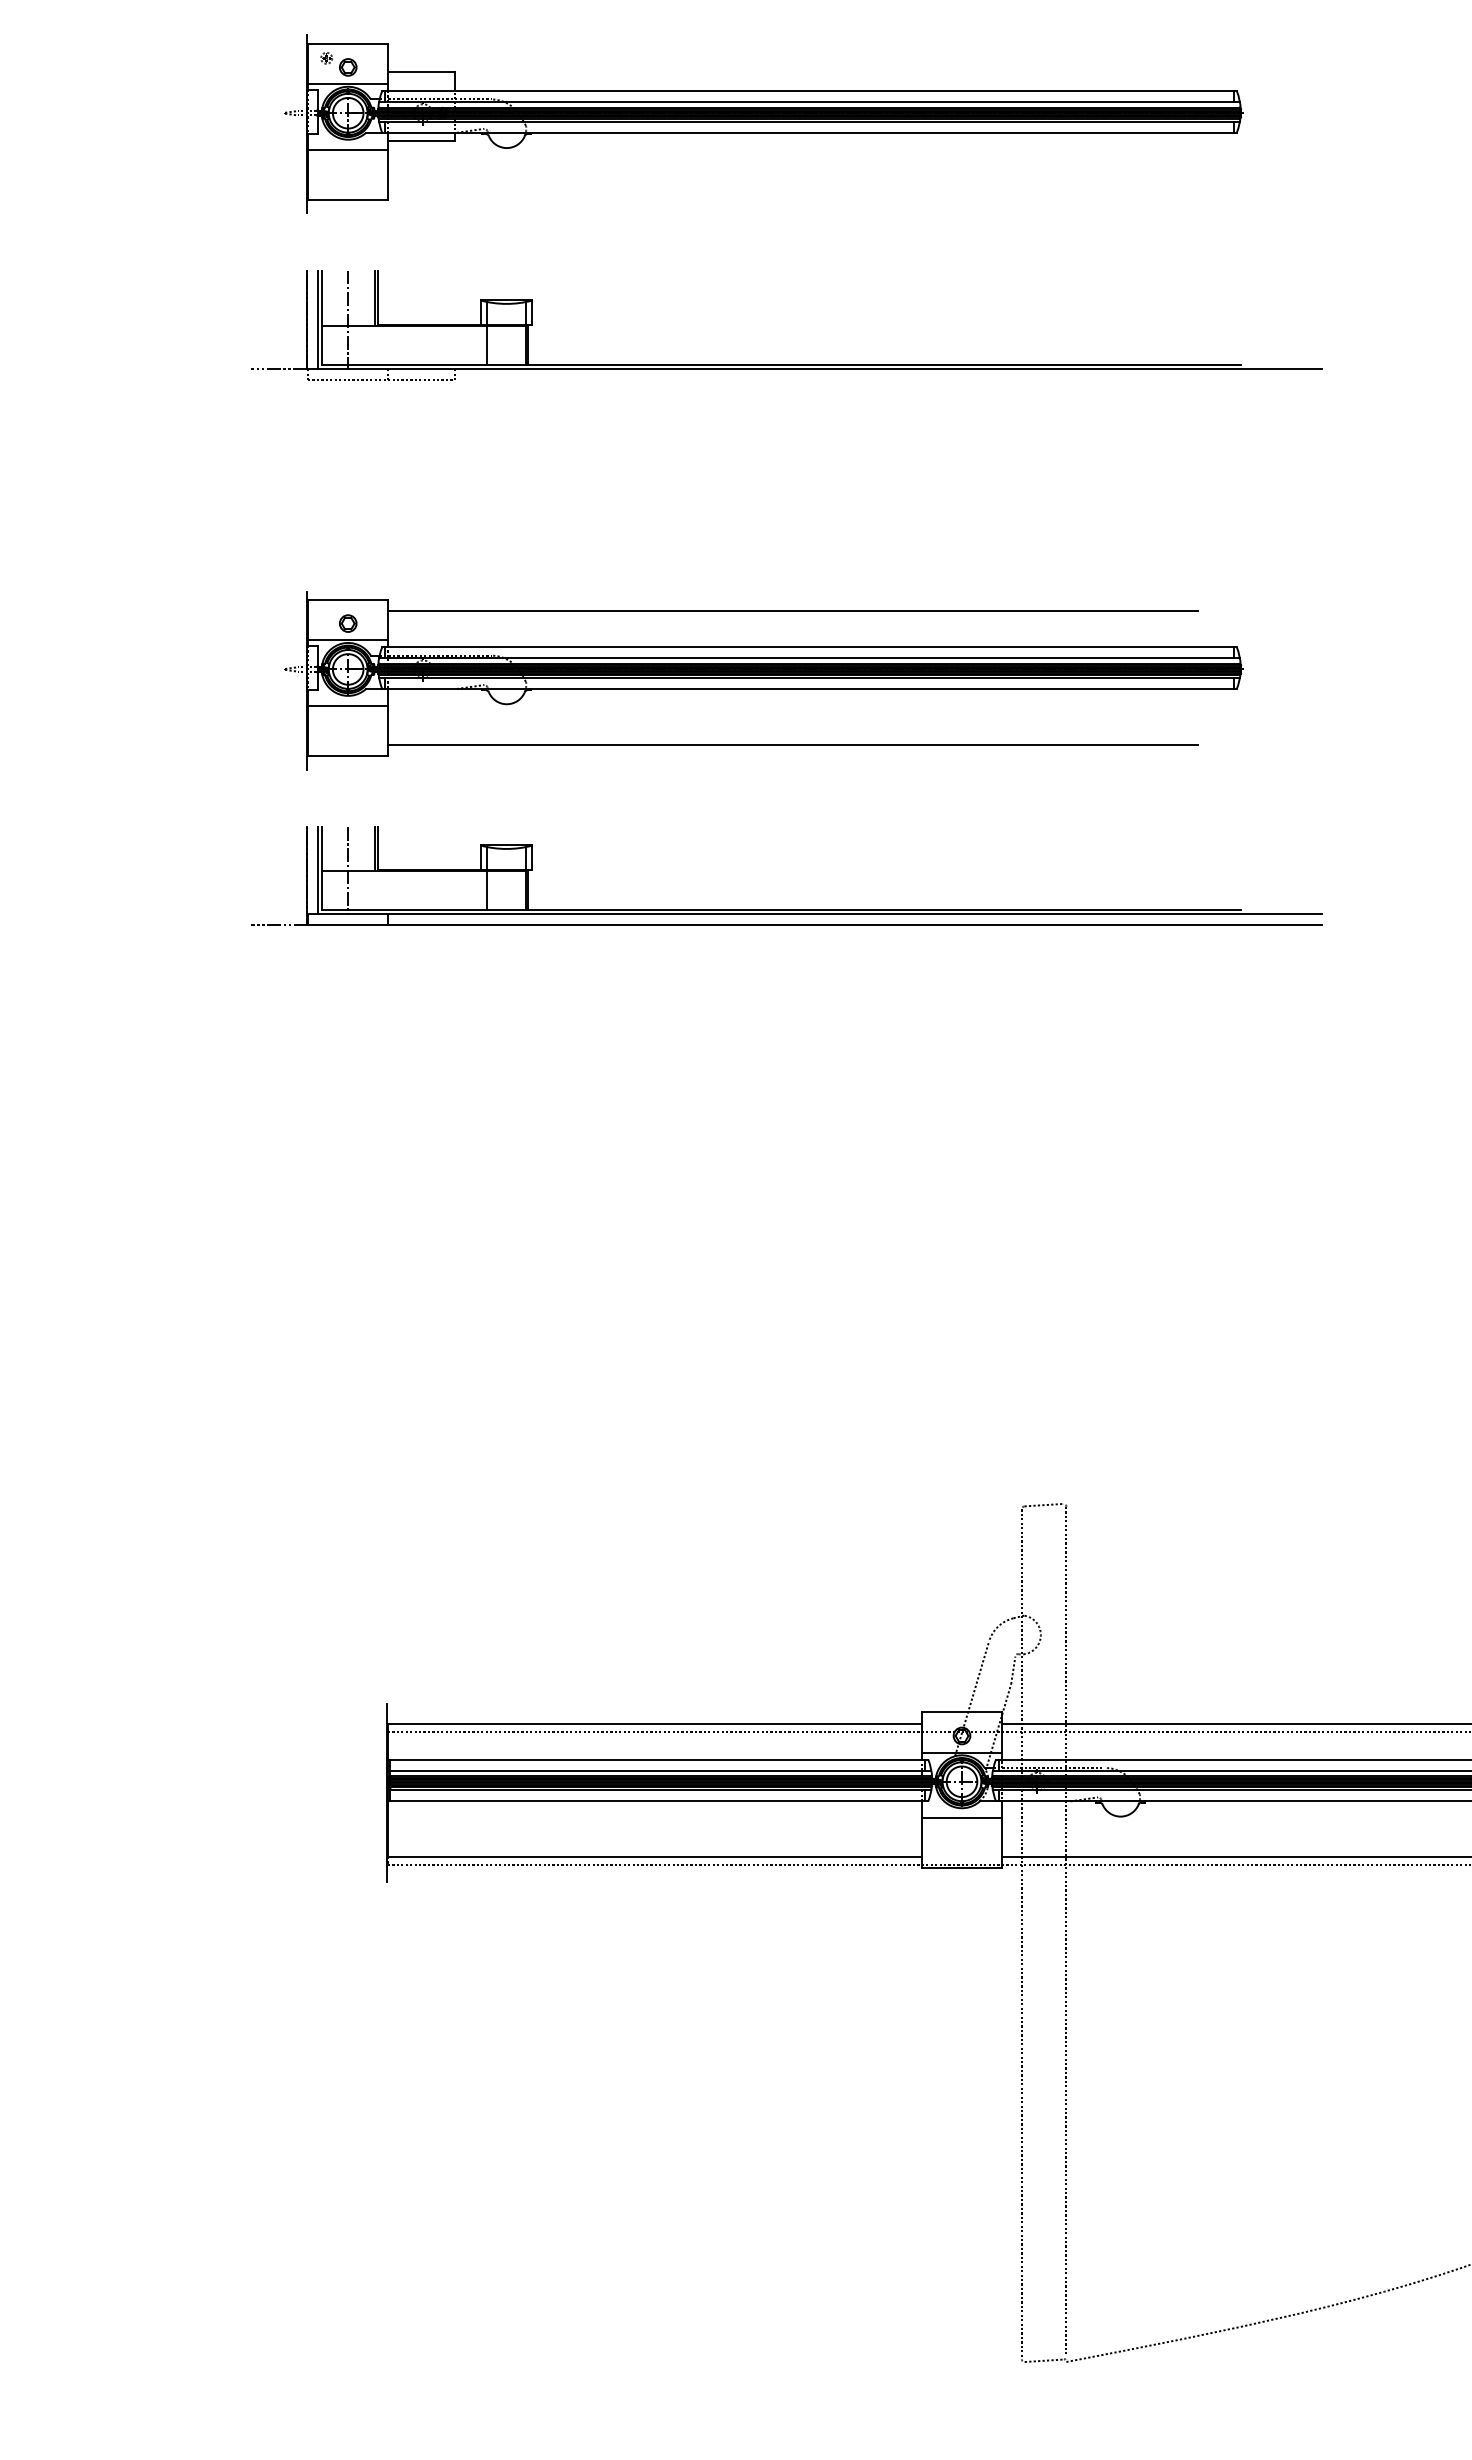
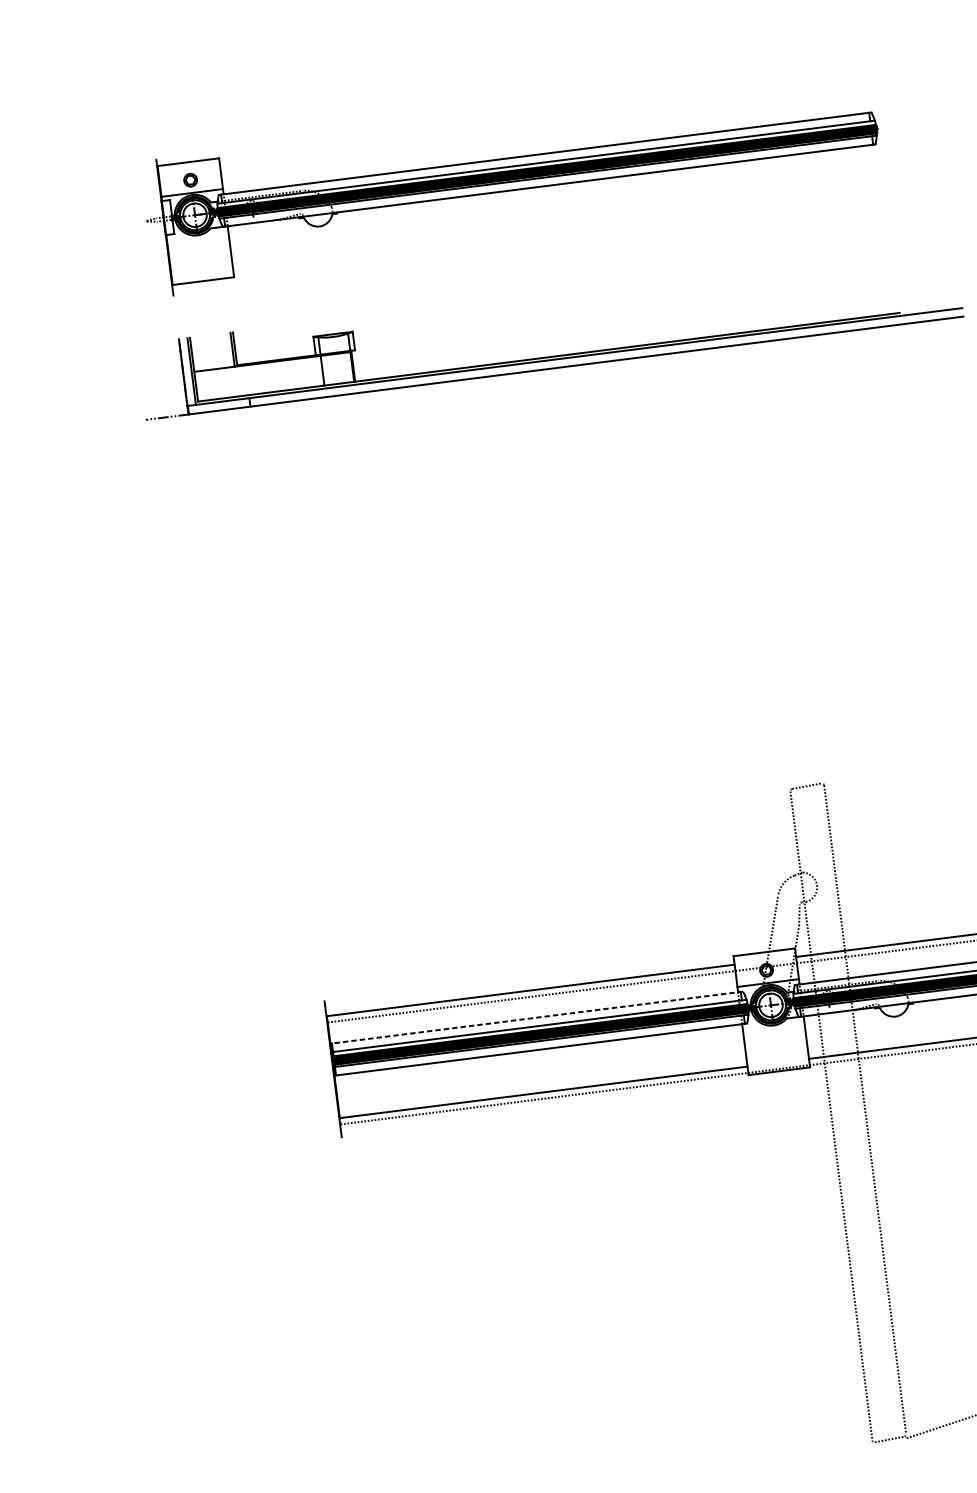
line: (792, 611) -> (528, 128), removed
line: (347, 705) -> (197, 242), removed
line: (792, 744) -> (541, 229), removed
line: (348, 870) -> (214, 368), removed
line: (658, 1759) -> (537, 1017), solid -> dashed
line: (961, 1818) -> (774, 1033), removed

